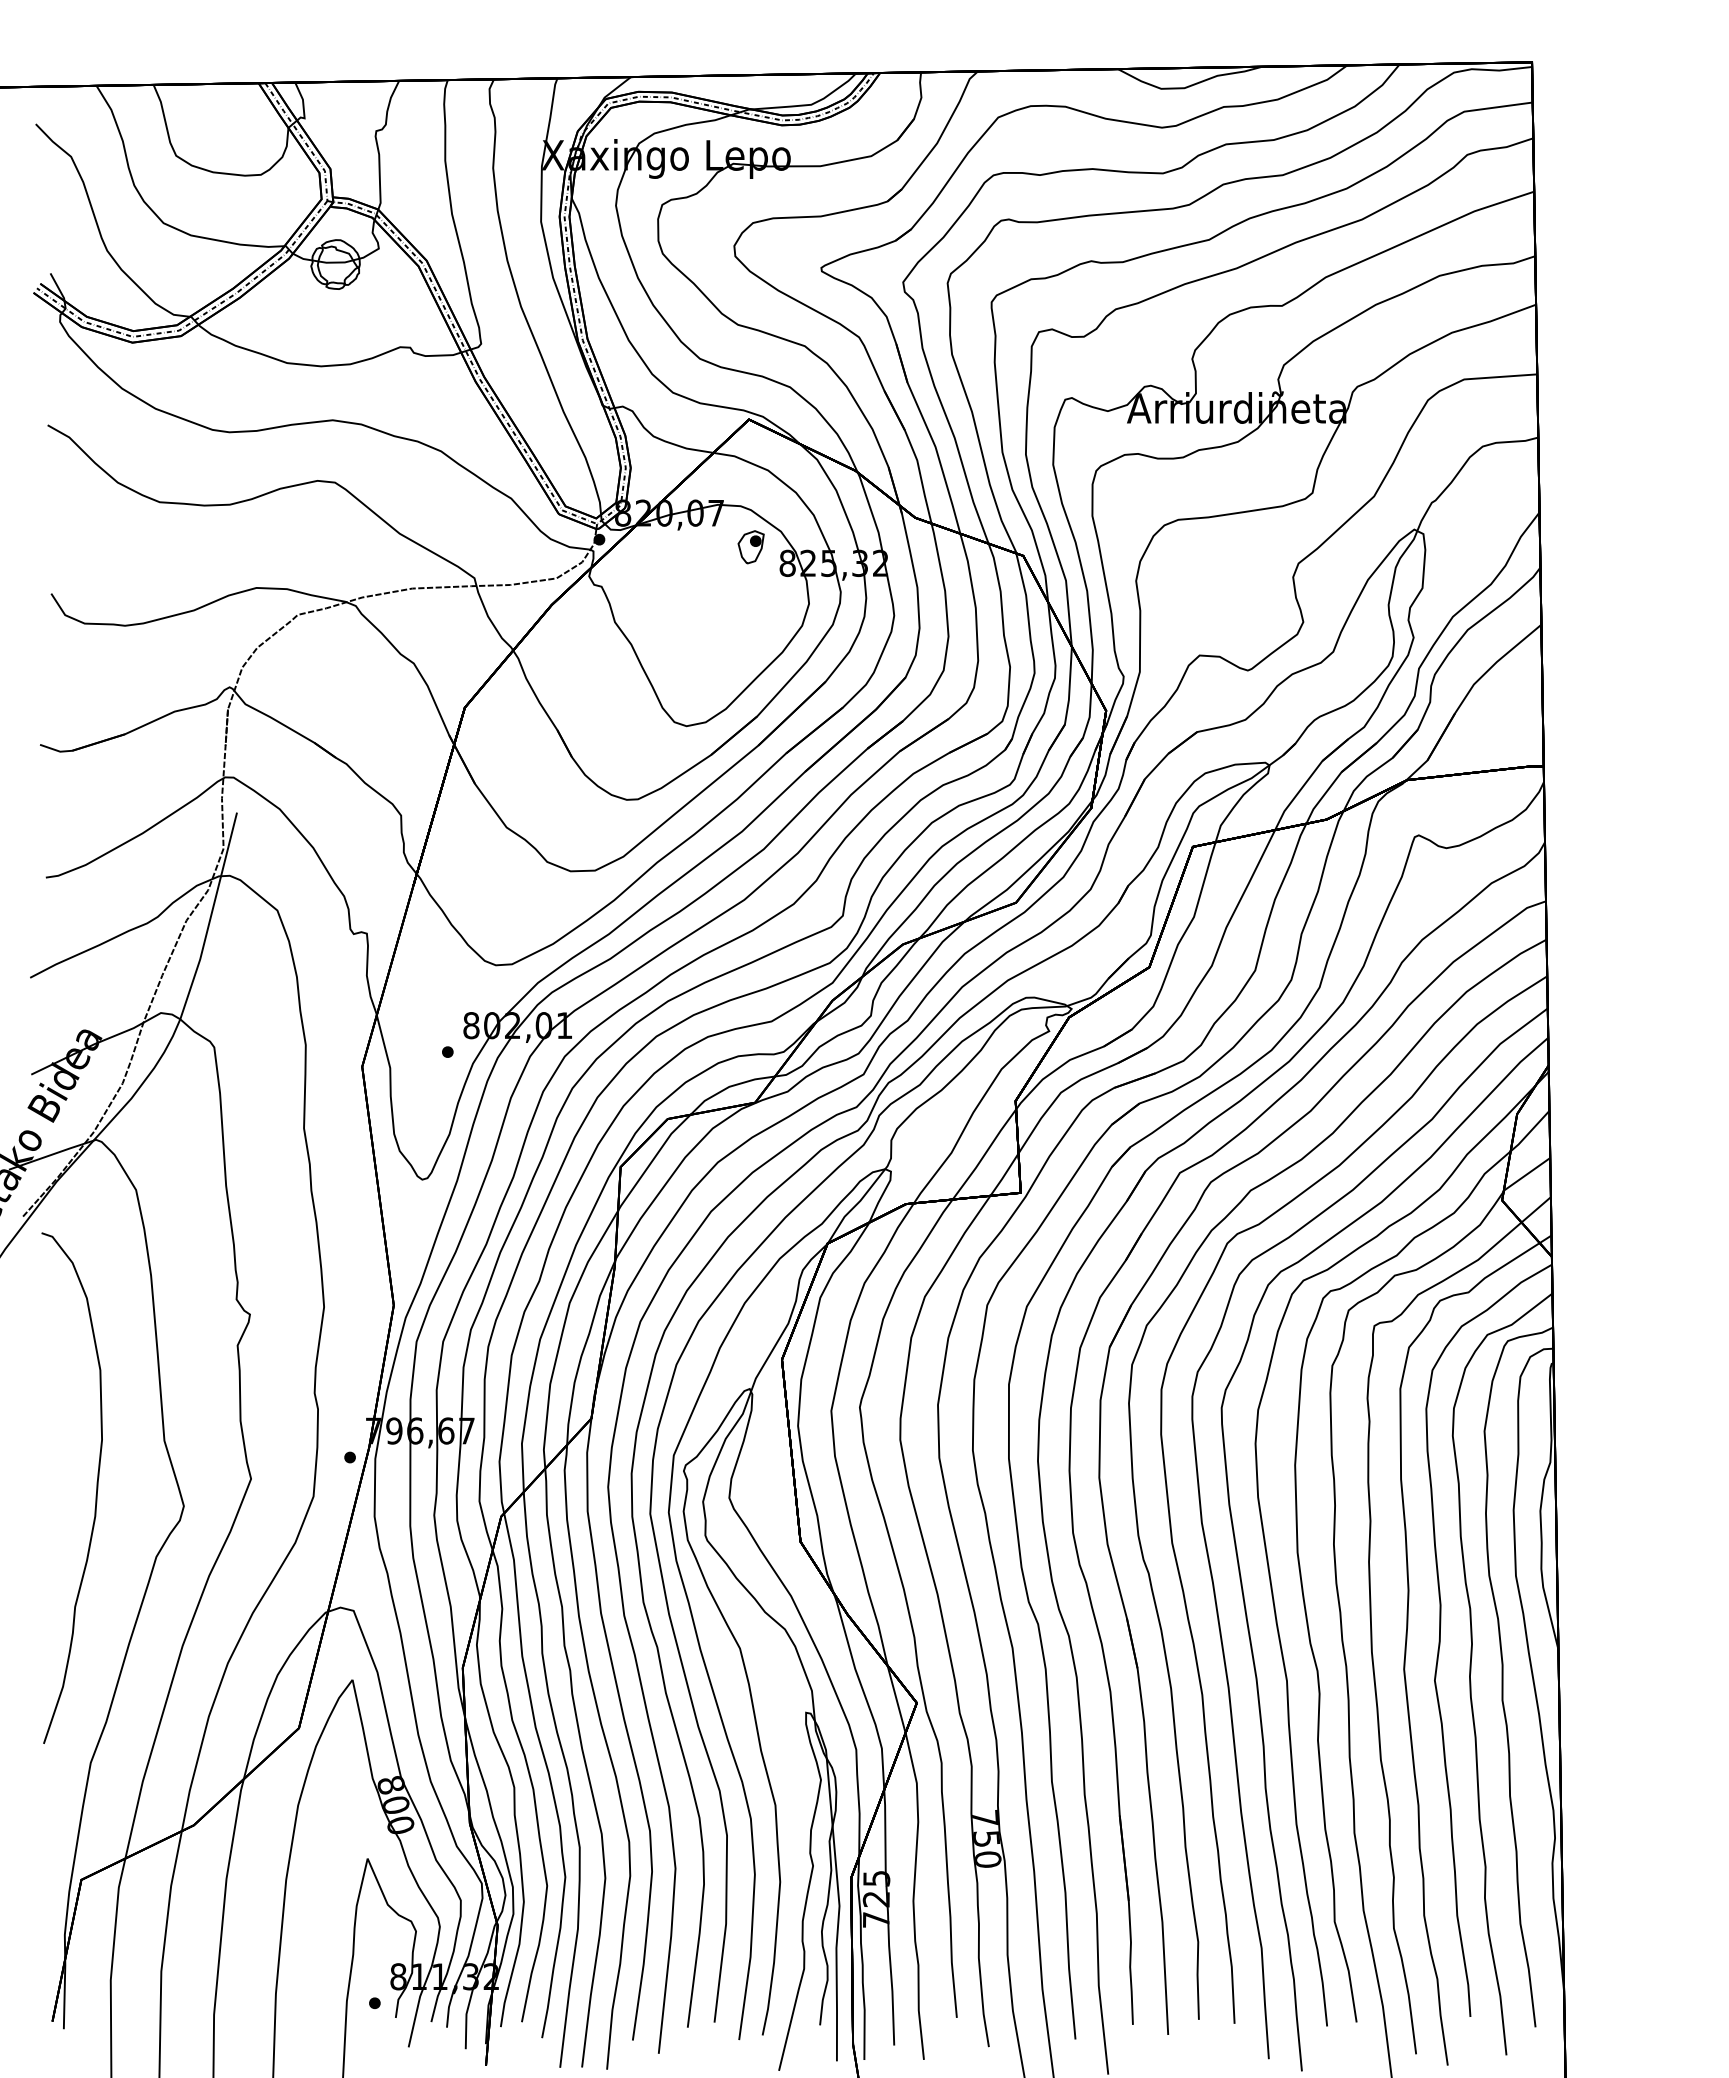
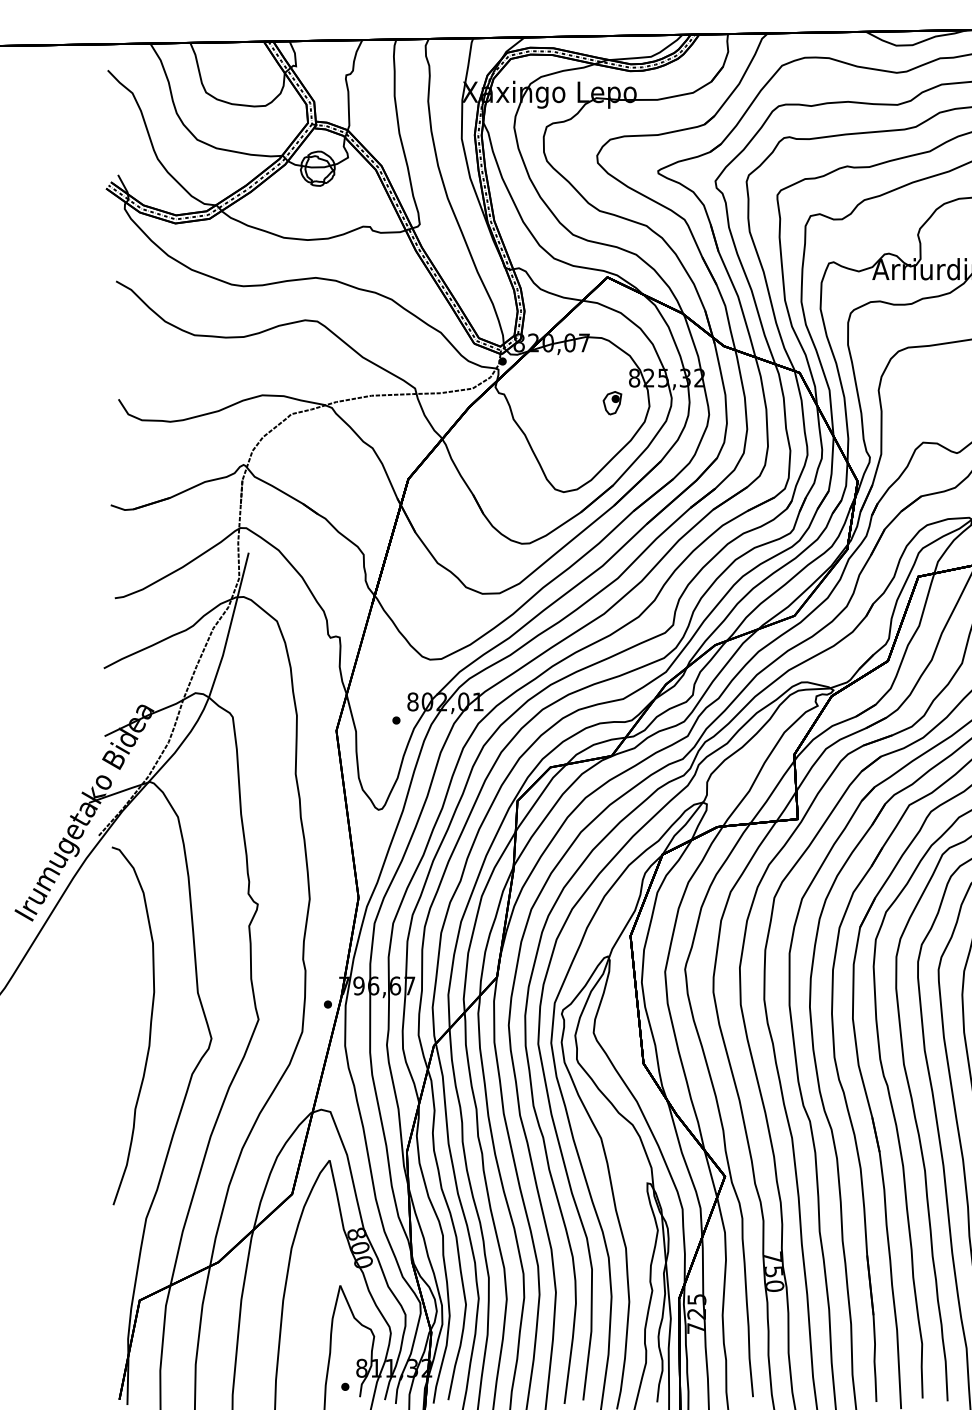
part: (750, 547) -> (612, 403), moved

